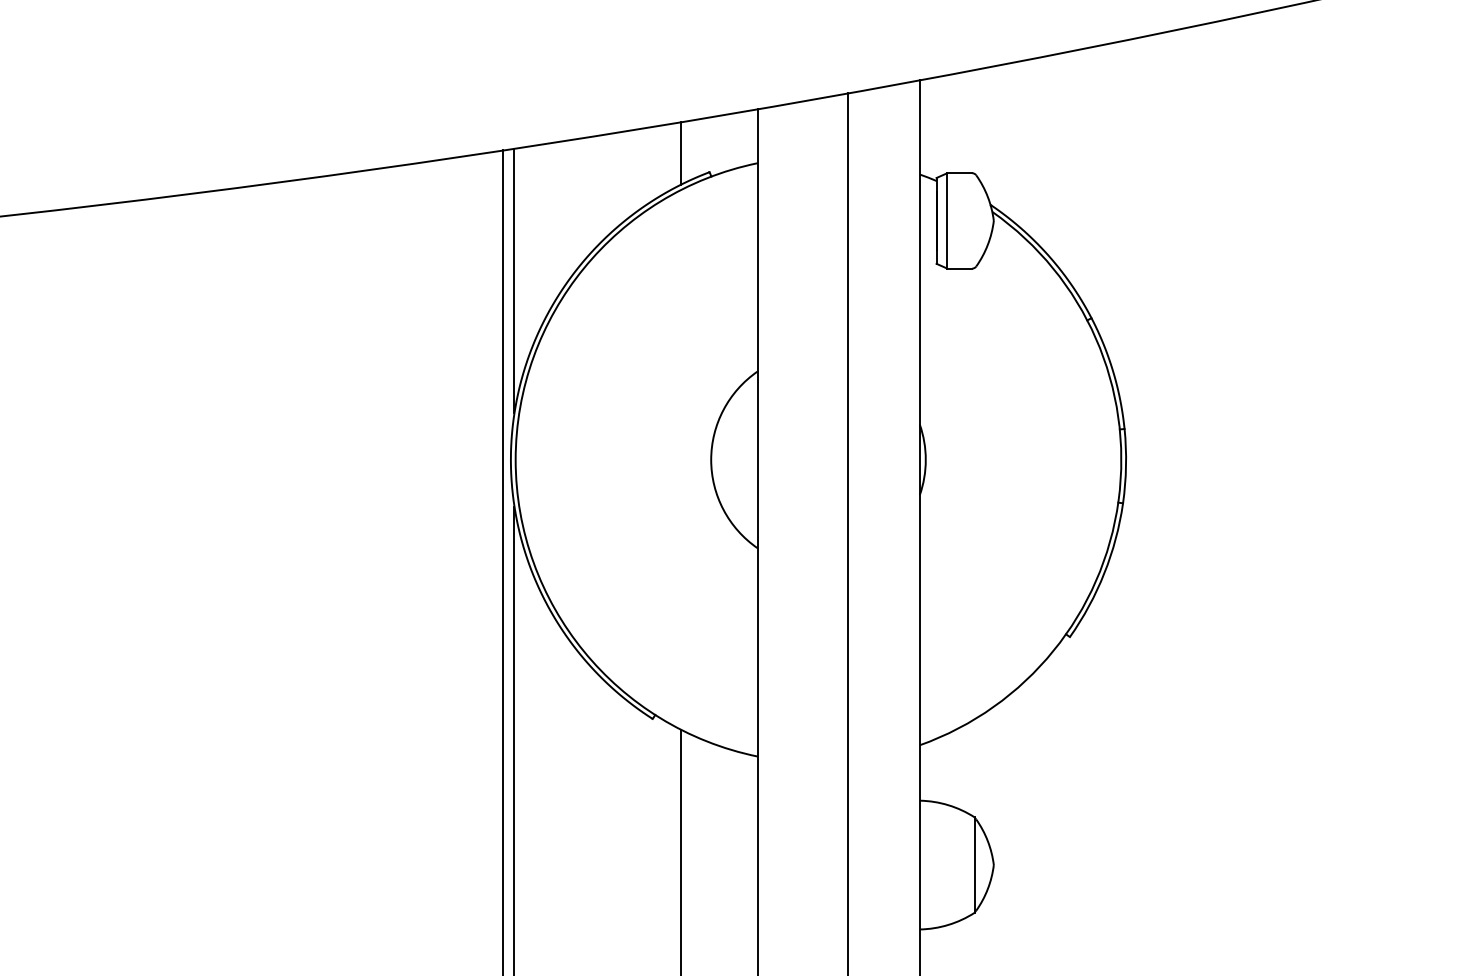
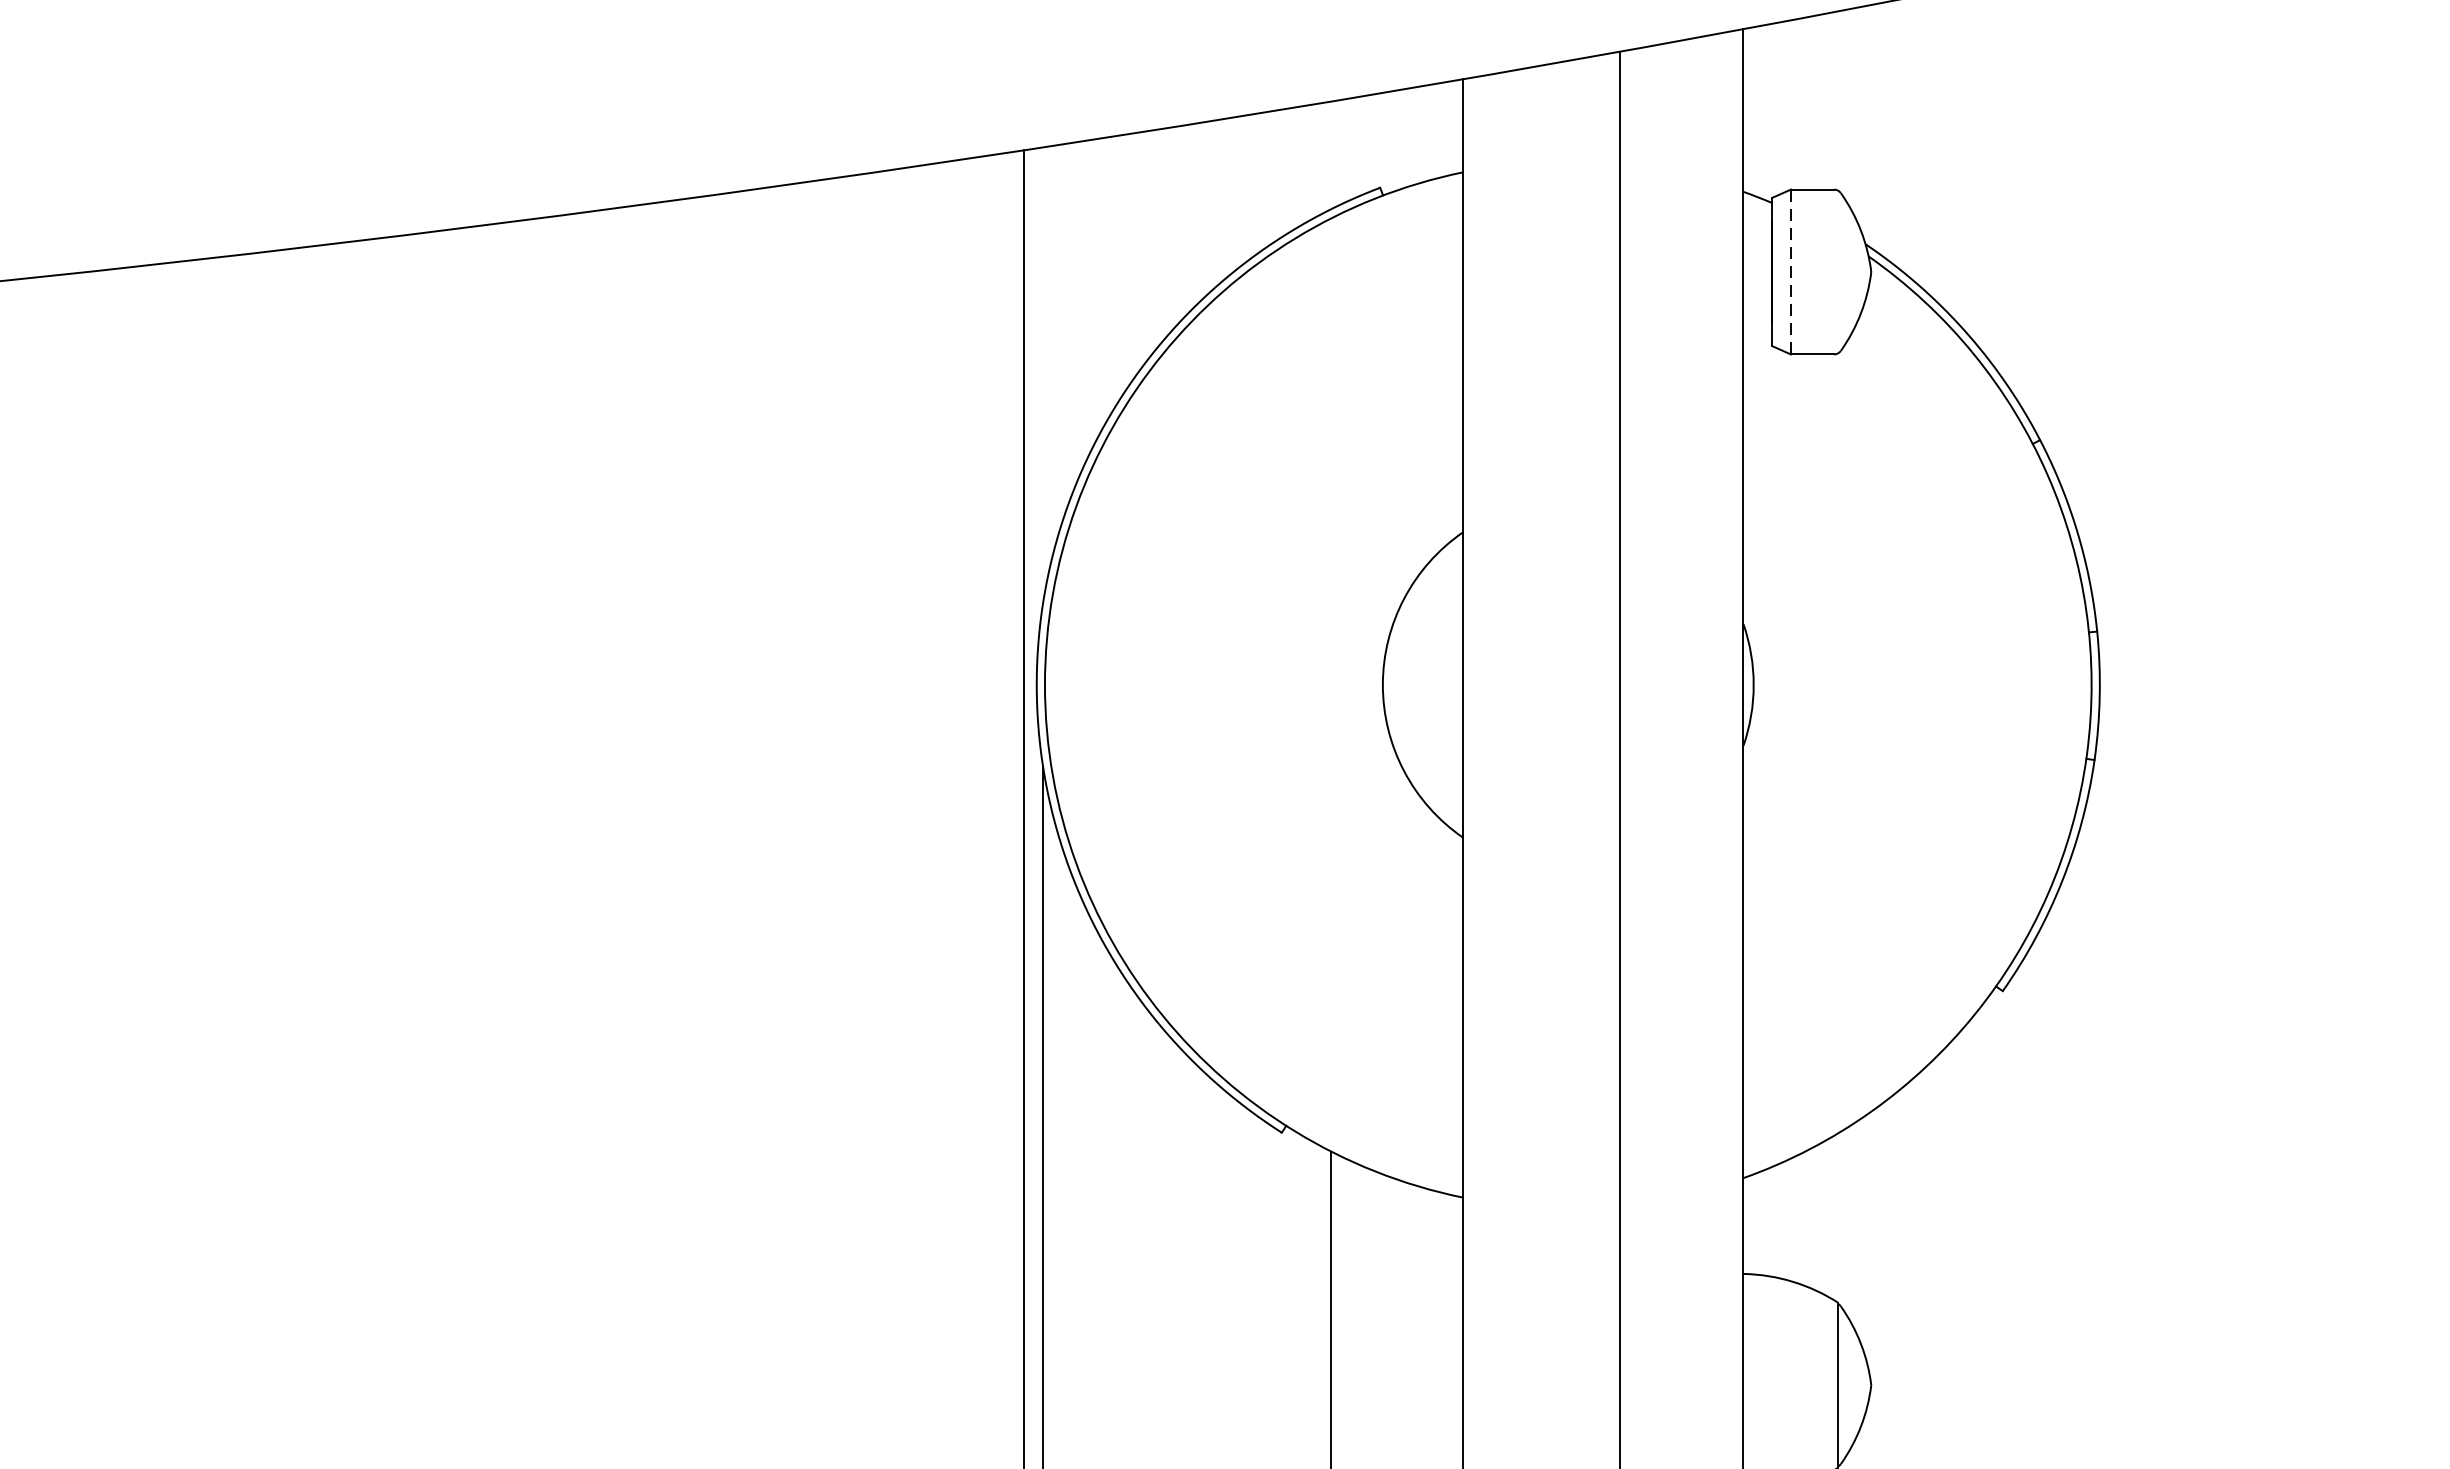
line: (681, 153) -> (1331, 155), removed
line: (947, 220) -> (1791, 271), solid -> dashed
line: (514, 280) -> (1042, 374), removed

